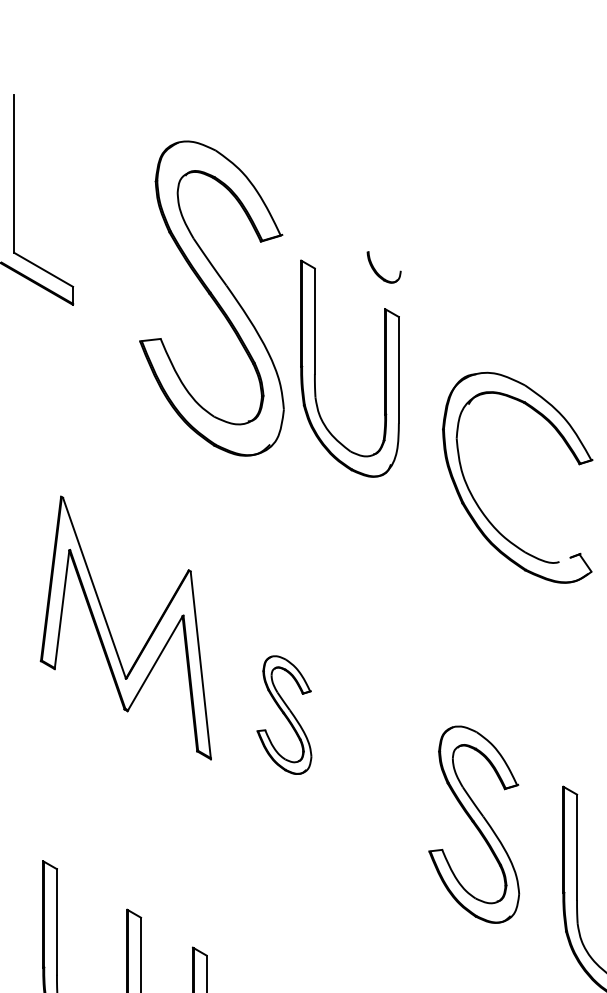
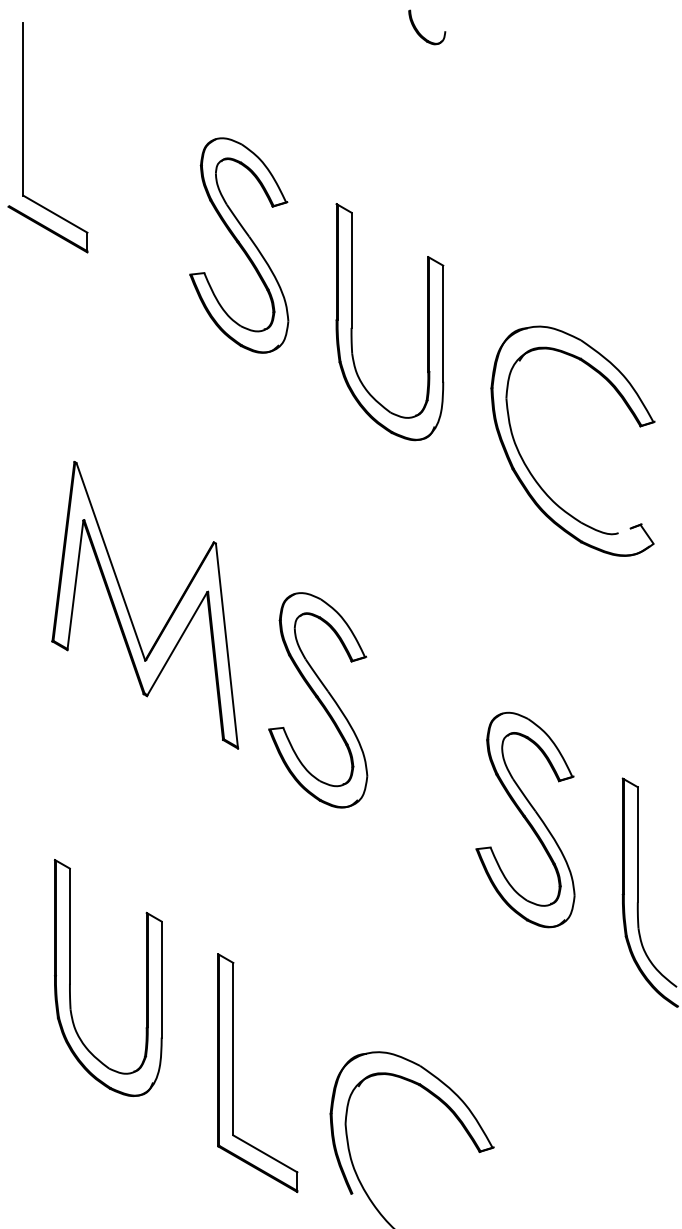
part: (378, 272) -> (420, 33), moved
part: (212, 298) -> (239, 245), size x0.62
part: (284, 715) -> (318, 700), size x1.67

